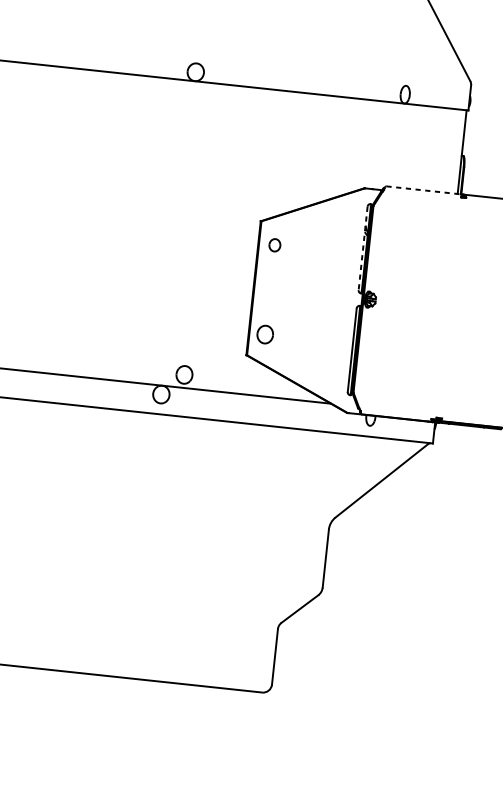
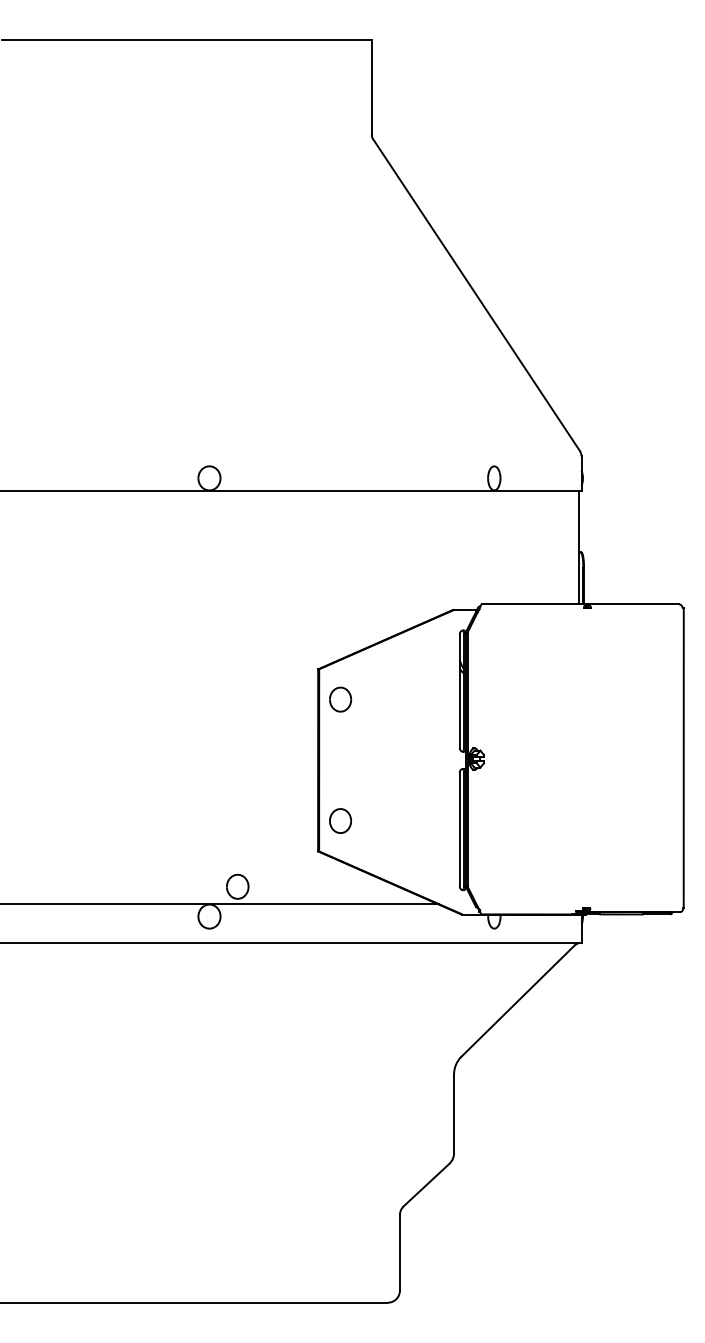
line: (424, 190) -> (534, 604), dashed -> solid
part: (274, 245) -> (340, 699), size x1.43
line: (362, 248) -> (459, 691), dashed -> solid

